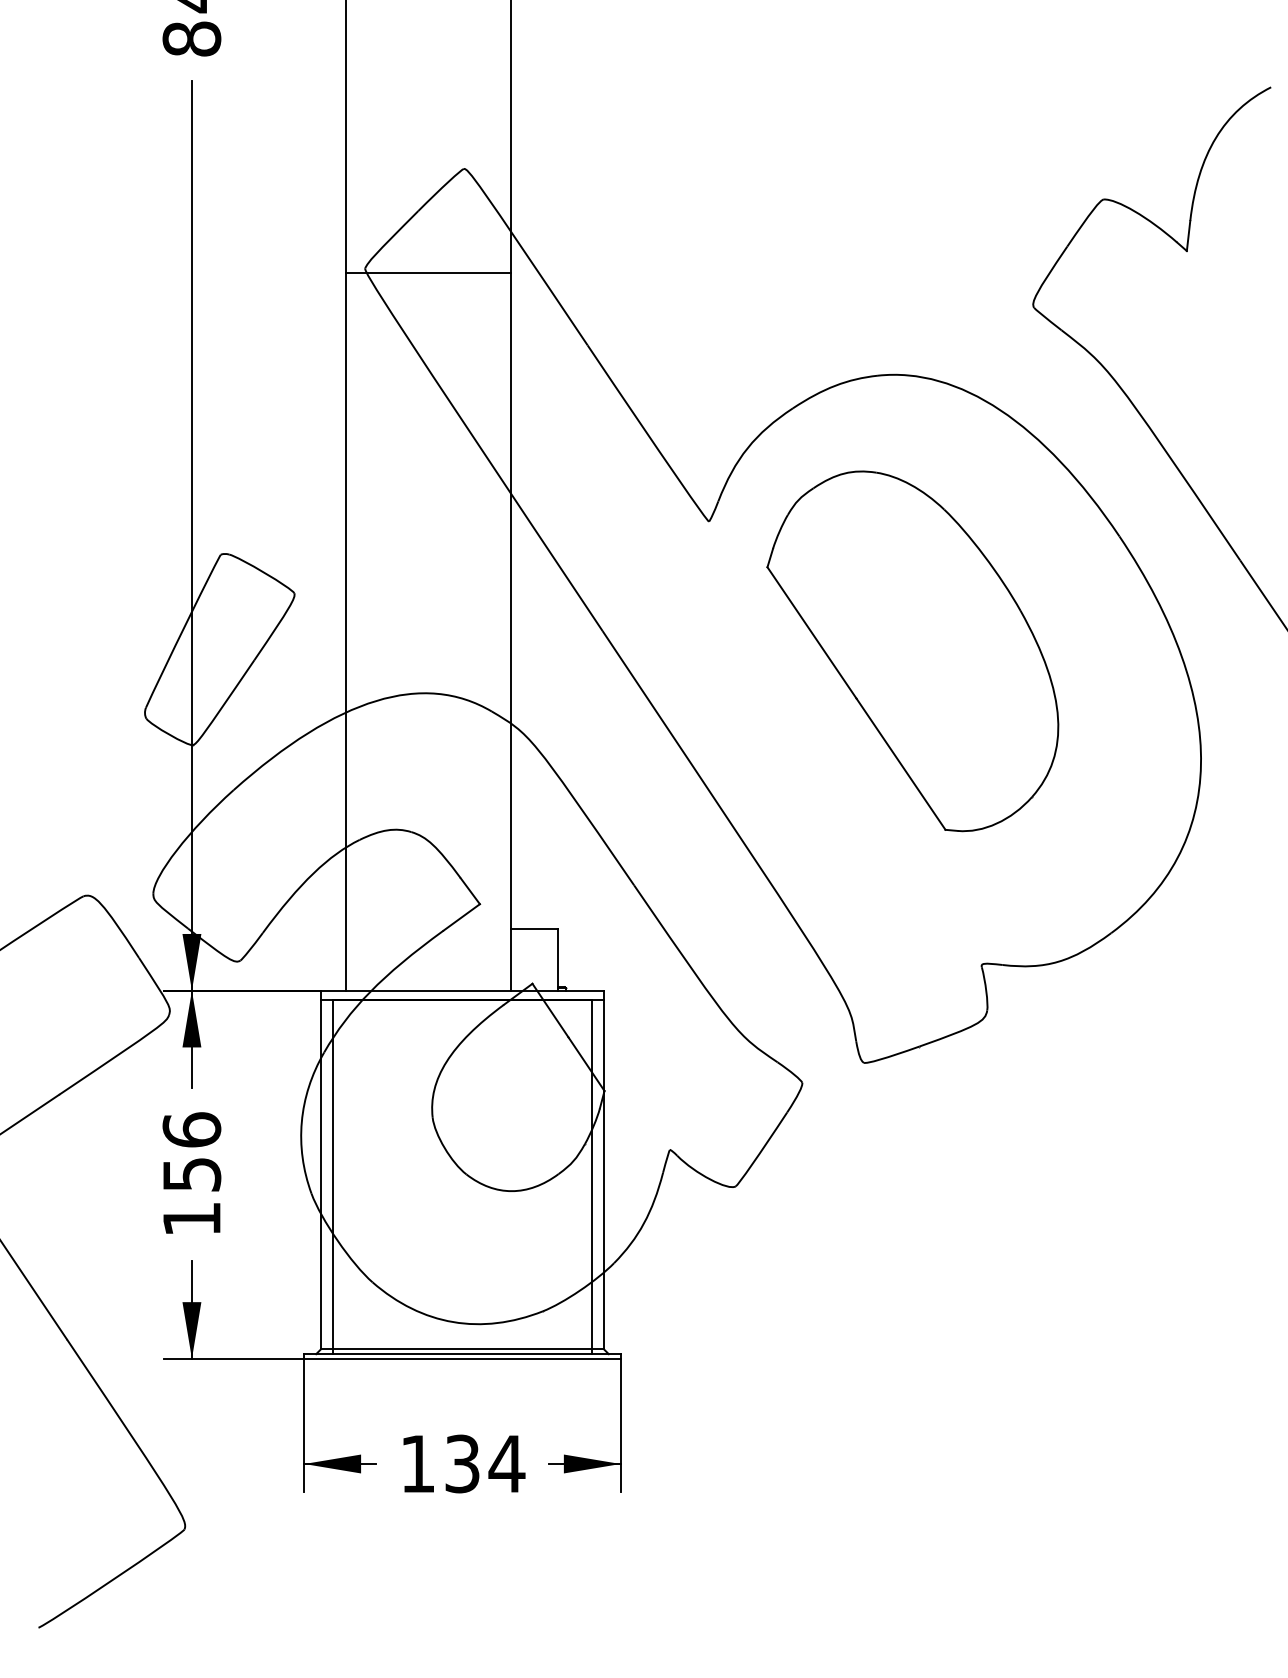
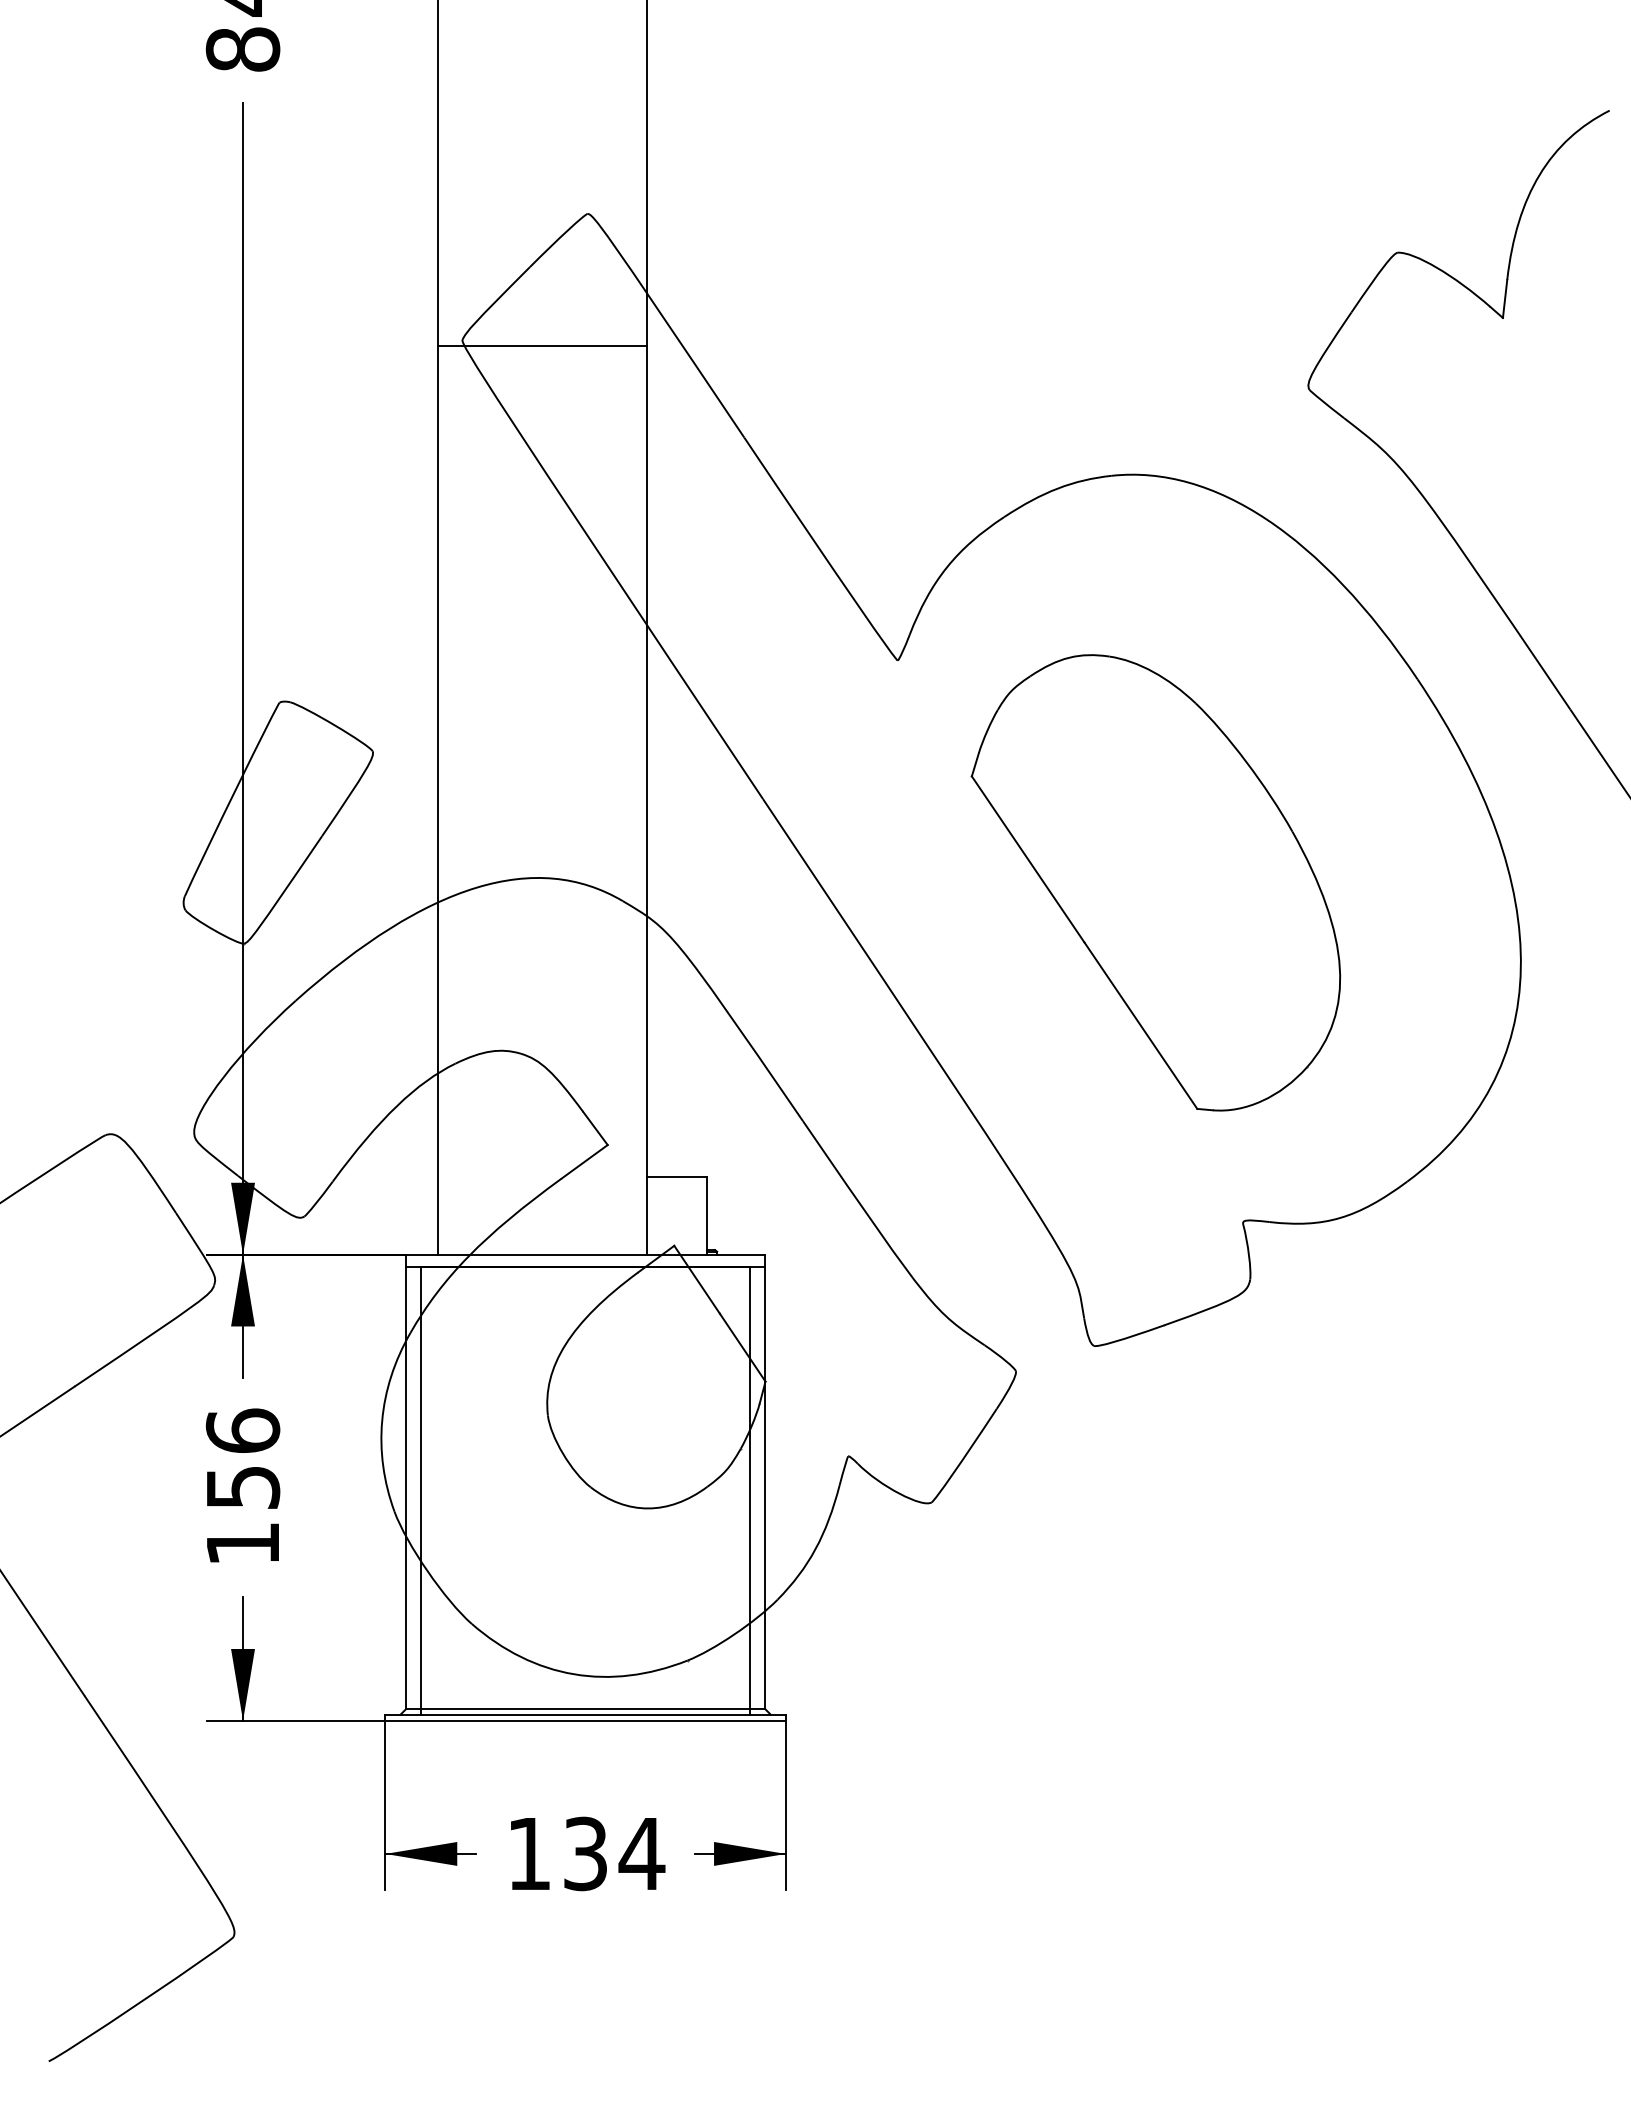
part: (912, 651) -> (1155, 882), moved

